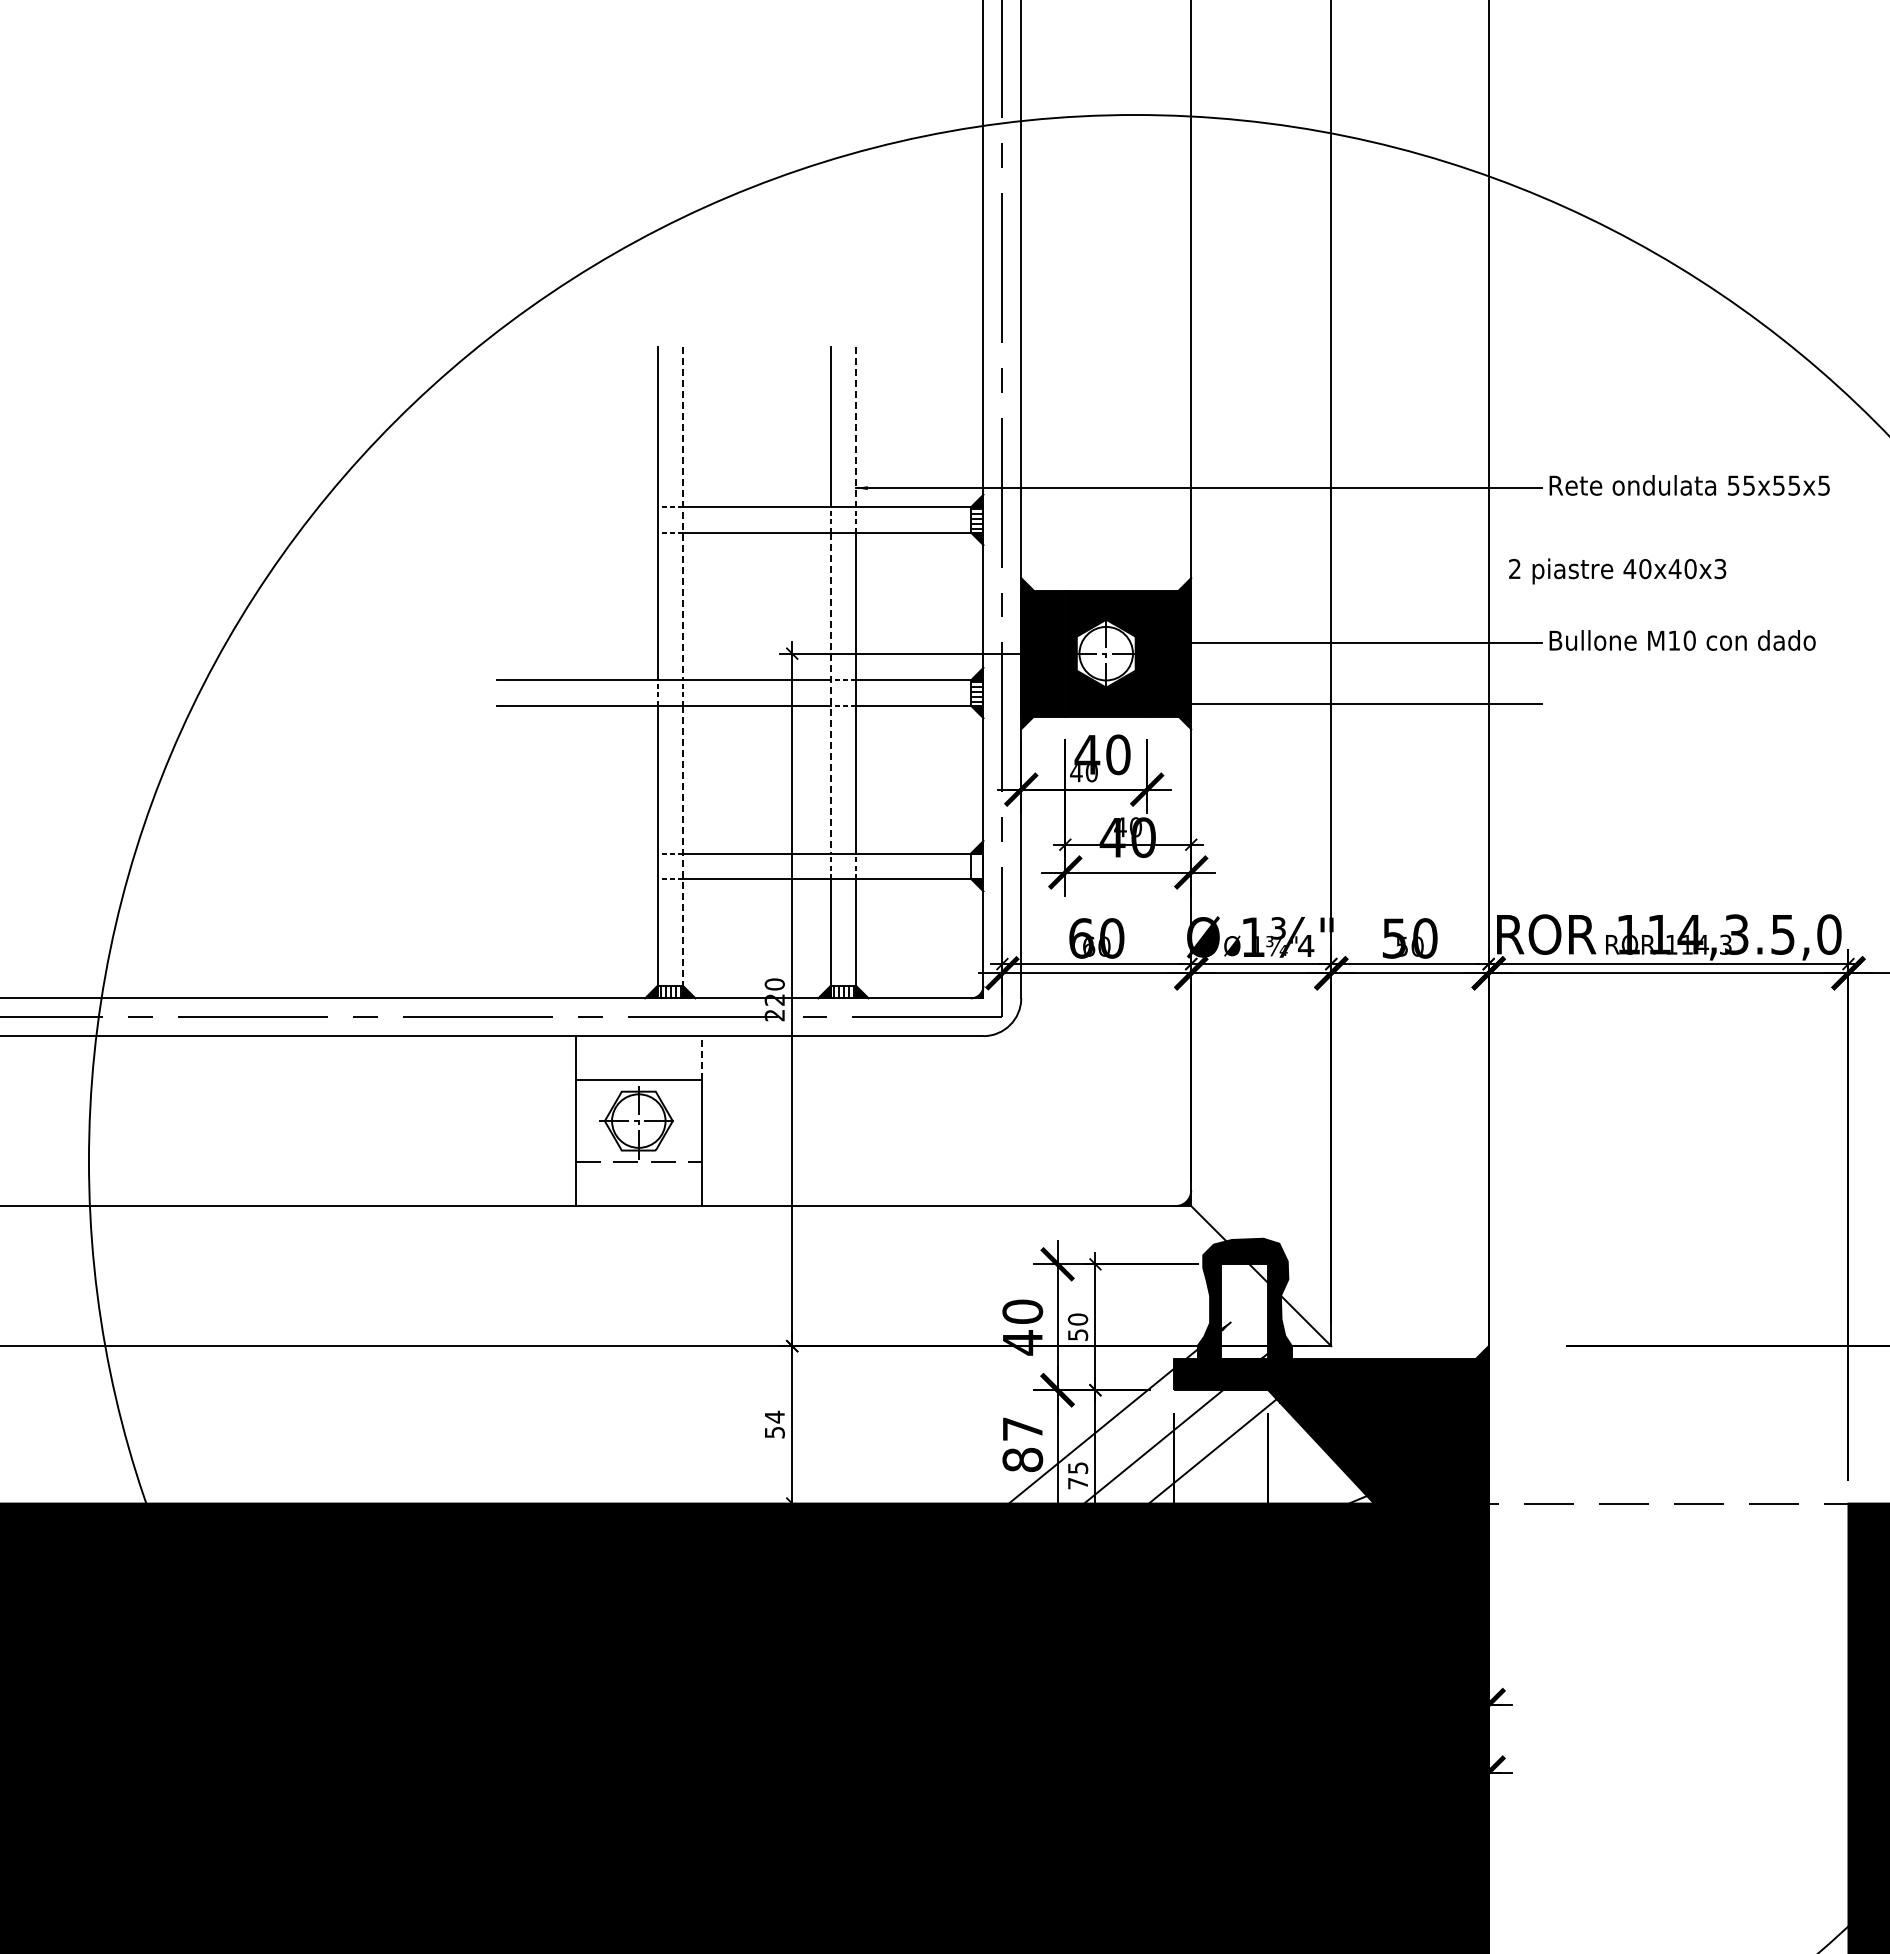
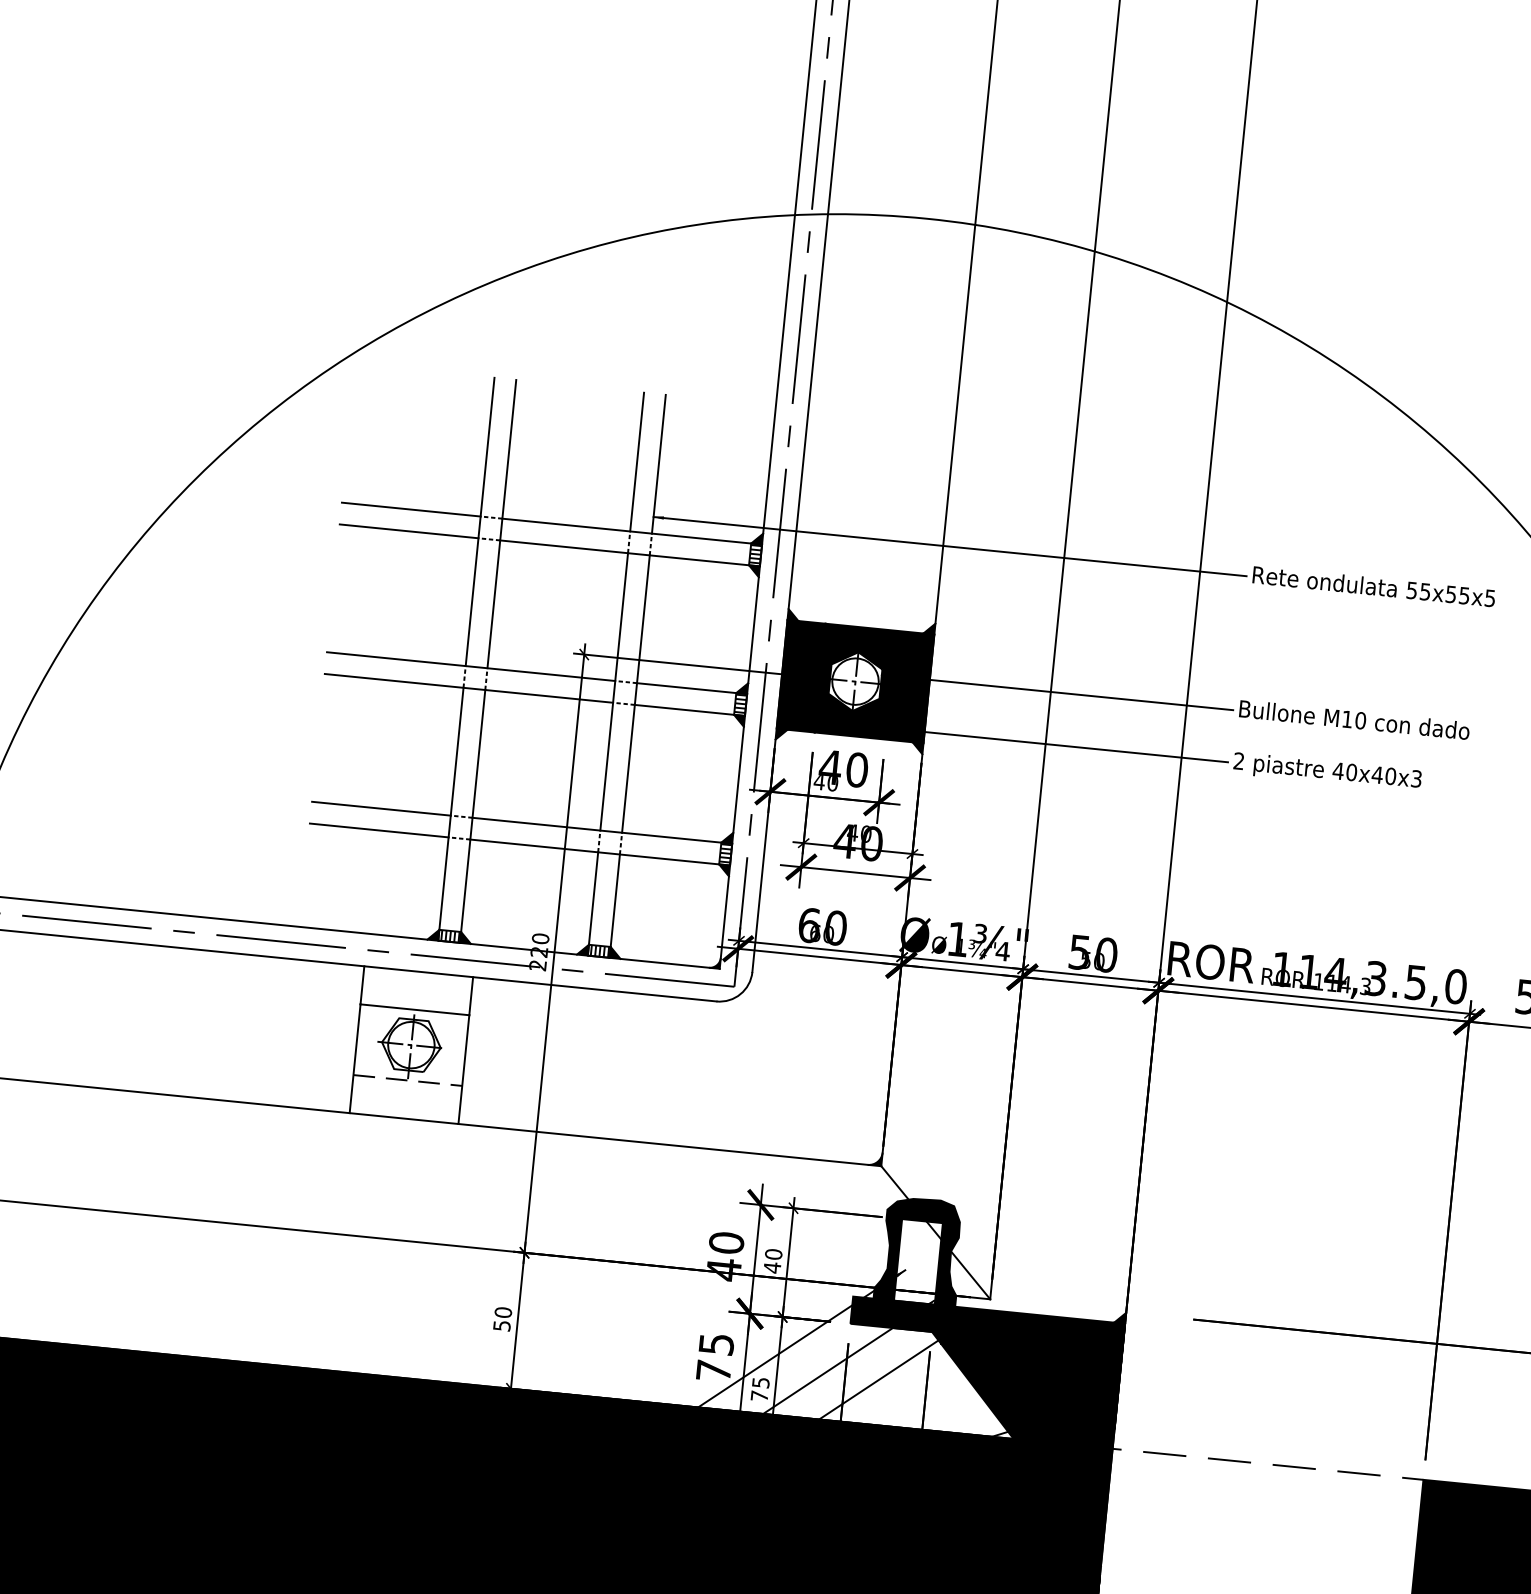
line: (856, 427) -> (659, 464), dashed -> solid
line: (577, 507) -> (411, 509), added
line: (682, 513) -> (501, 523), dashed -> solid
line: (577, 532) -> (409, 531), added
text: (1617, 571) -> (1327, 772), moved
line: (830, 693) -> (613, 692), dashed -> solid
line: (682, 852) -> (472, 816), dashed -> solid
line: (577, 853) -> (381, 808), added
hatch: (976, 865) -> (725, 853), added
line: (577, 878) -> (379, 830), added
line: (701, 1057) -> (471, 995), dashed -> solid
text: (1078, 1334) -> (772, 1267), 50 -> 40
text: (774, 1416) -> (503, 1312), 54 -> 50
text: (1022, 1444) -> (714, 1357), 87 -> 75

